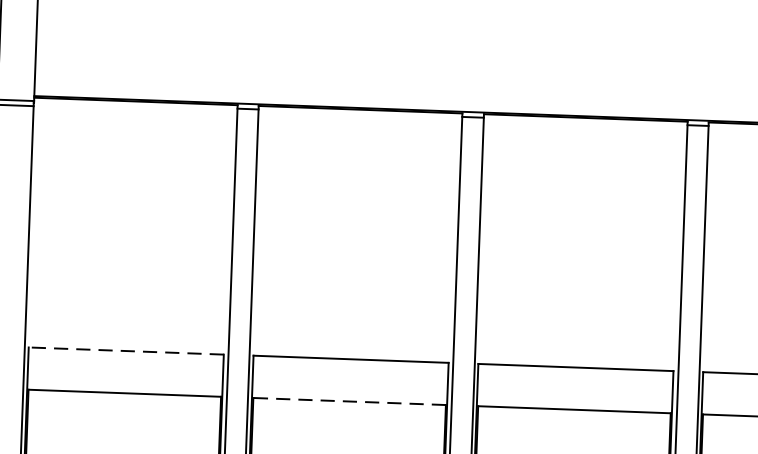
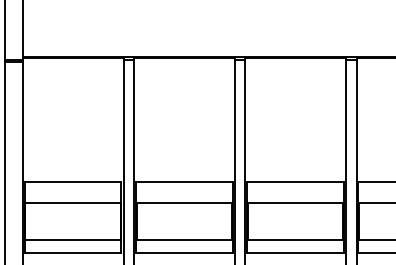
line: (125, 350) -> (72, 181), dashed -> solid
line: (350, 401) -> (184, 202), dashed -> solid

